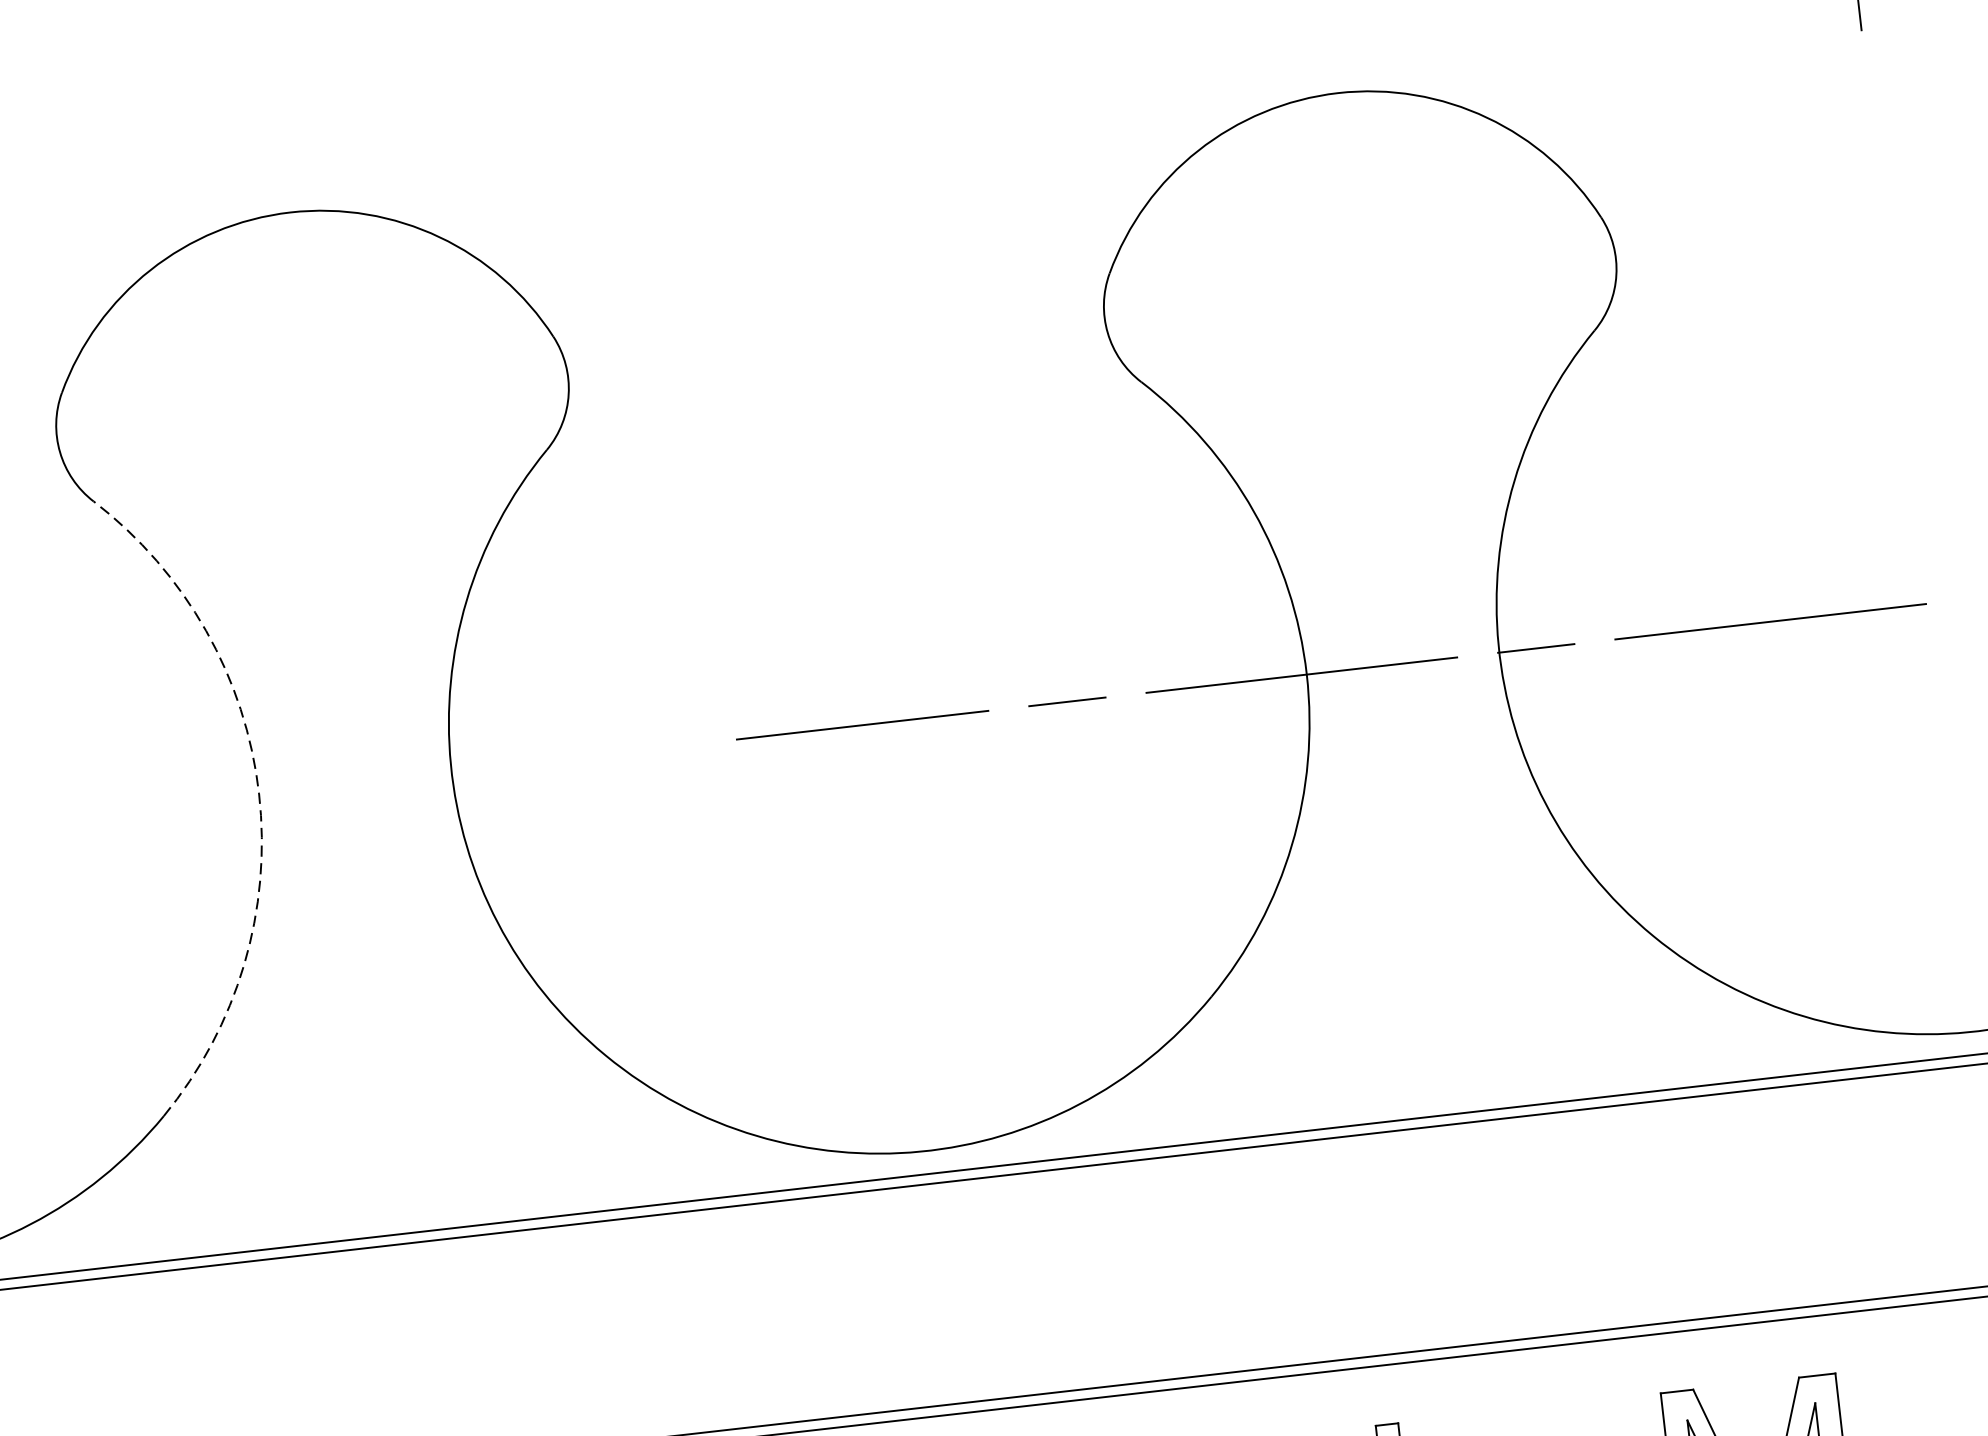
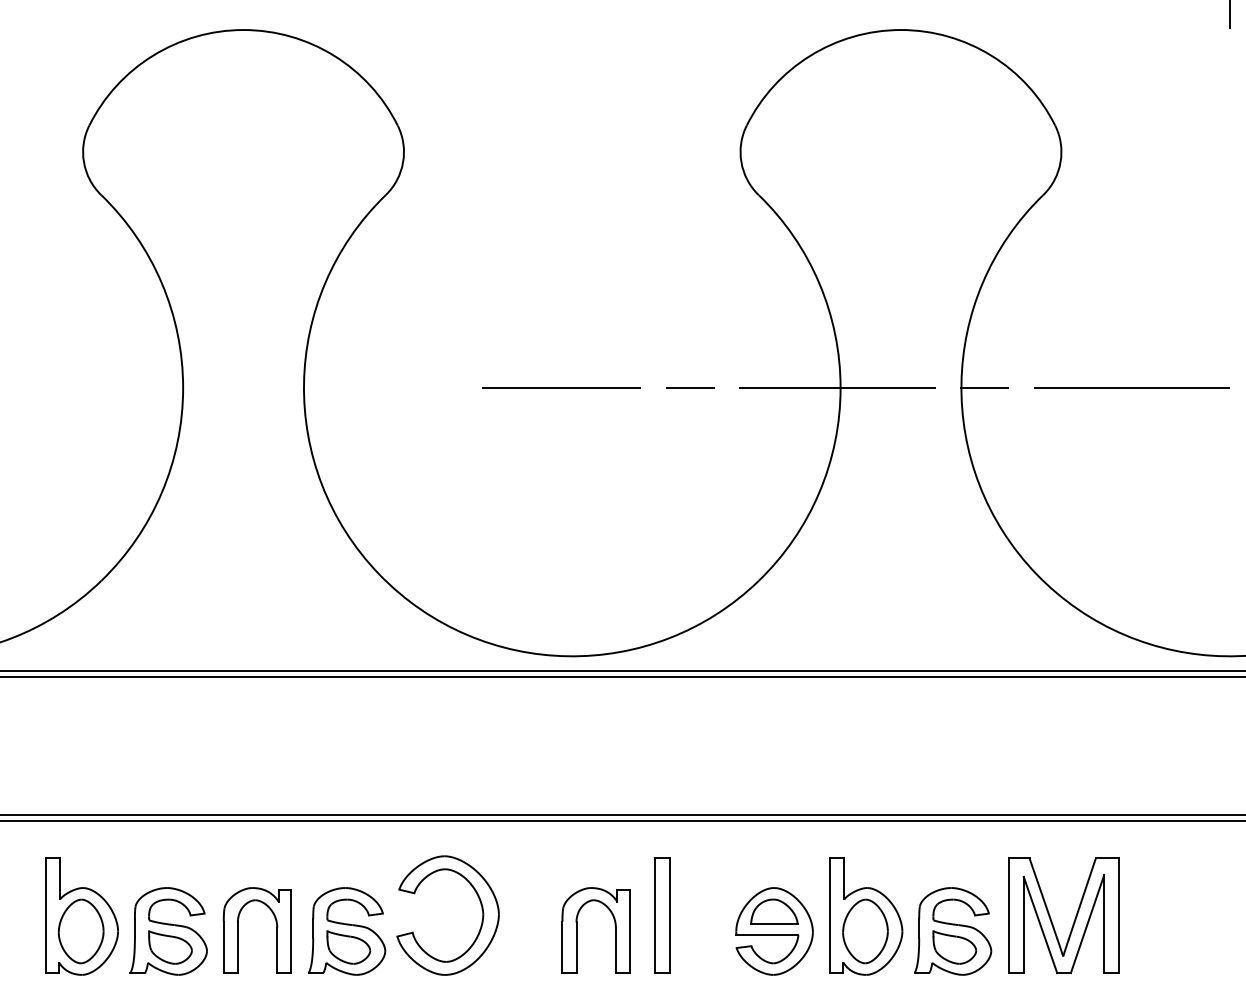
arc: (259, 794) -> (183, 388), dashed -> solid

